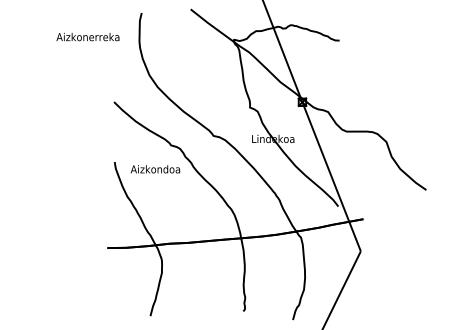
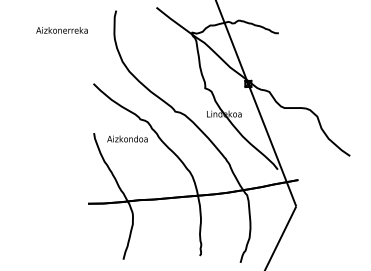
text: (87, 37) -> (61, 30), moved

